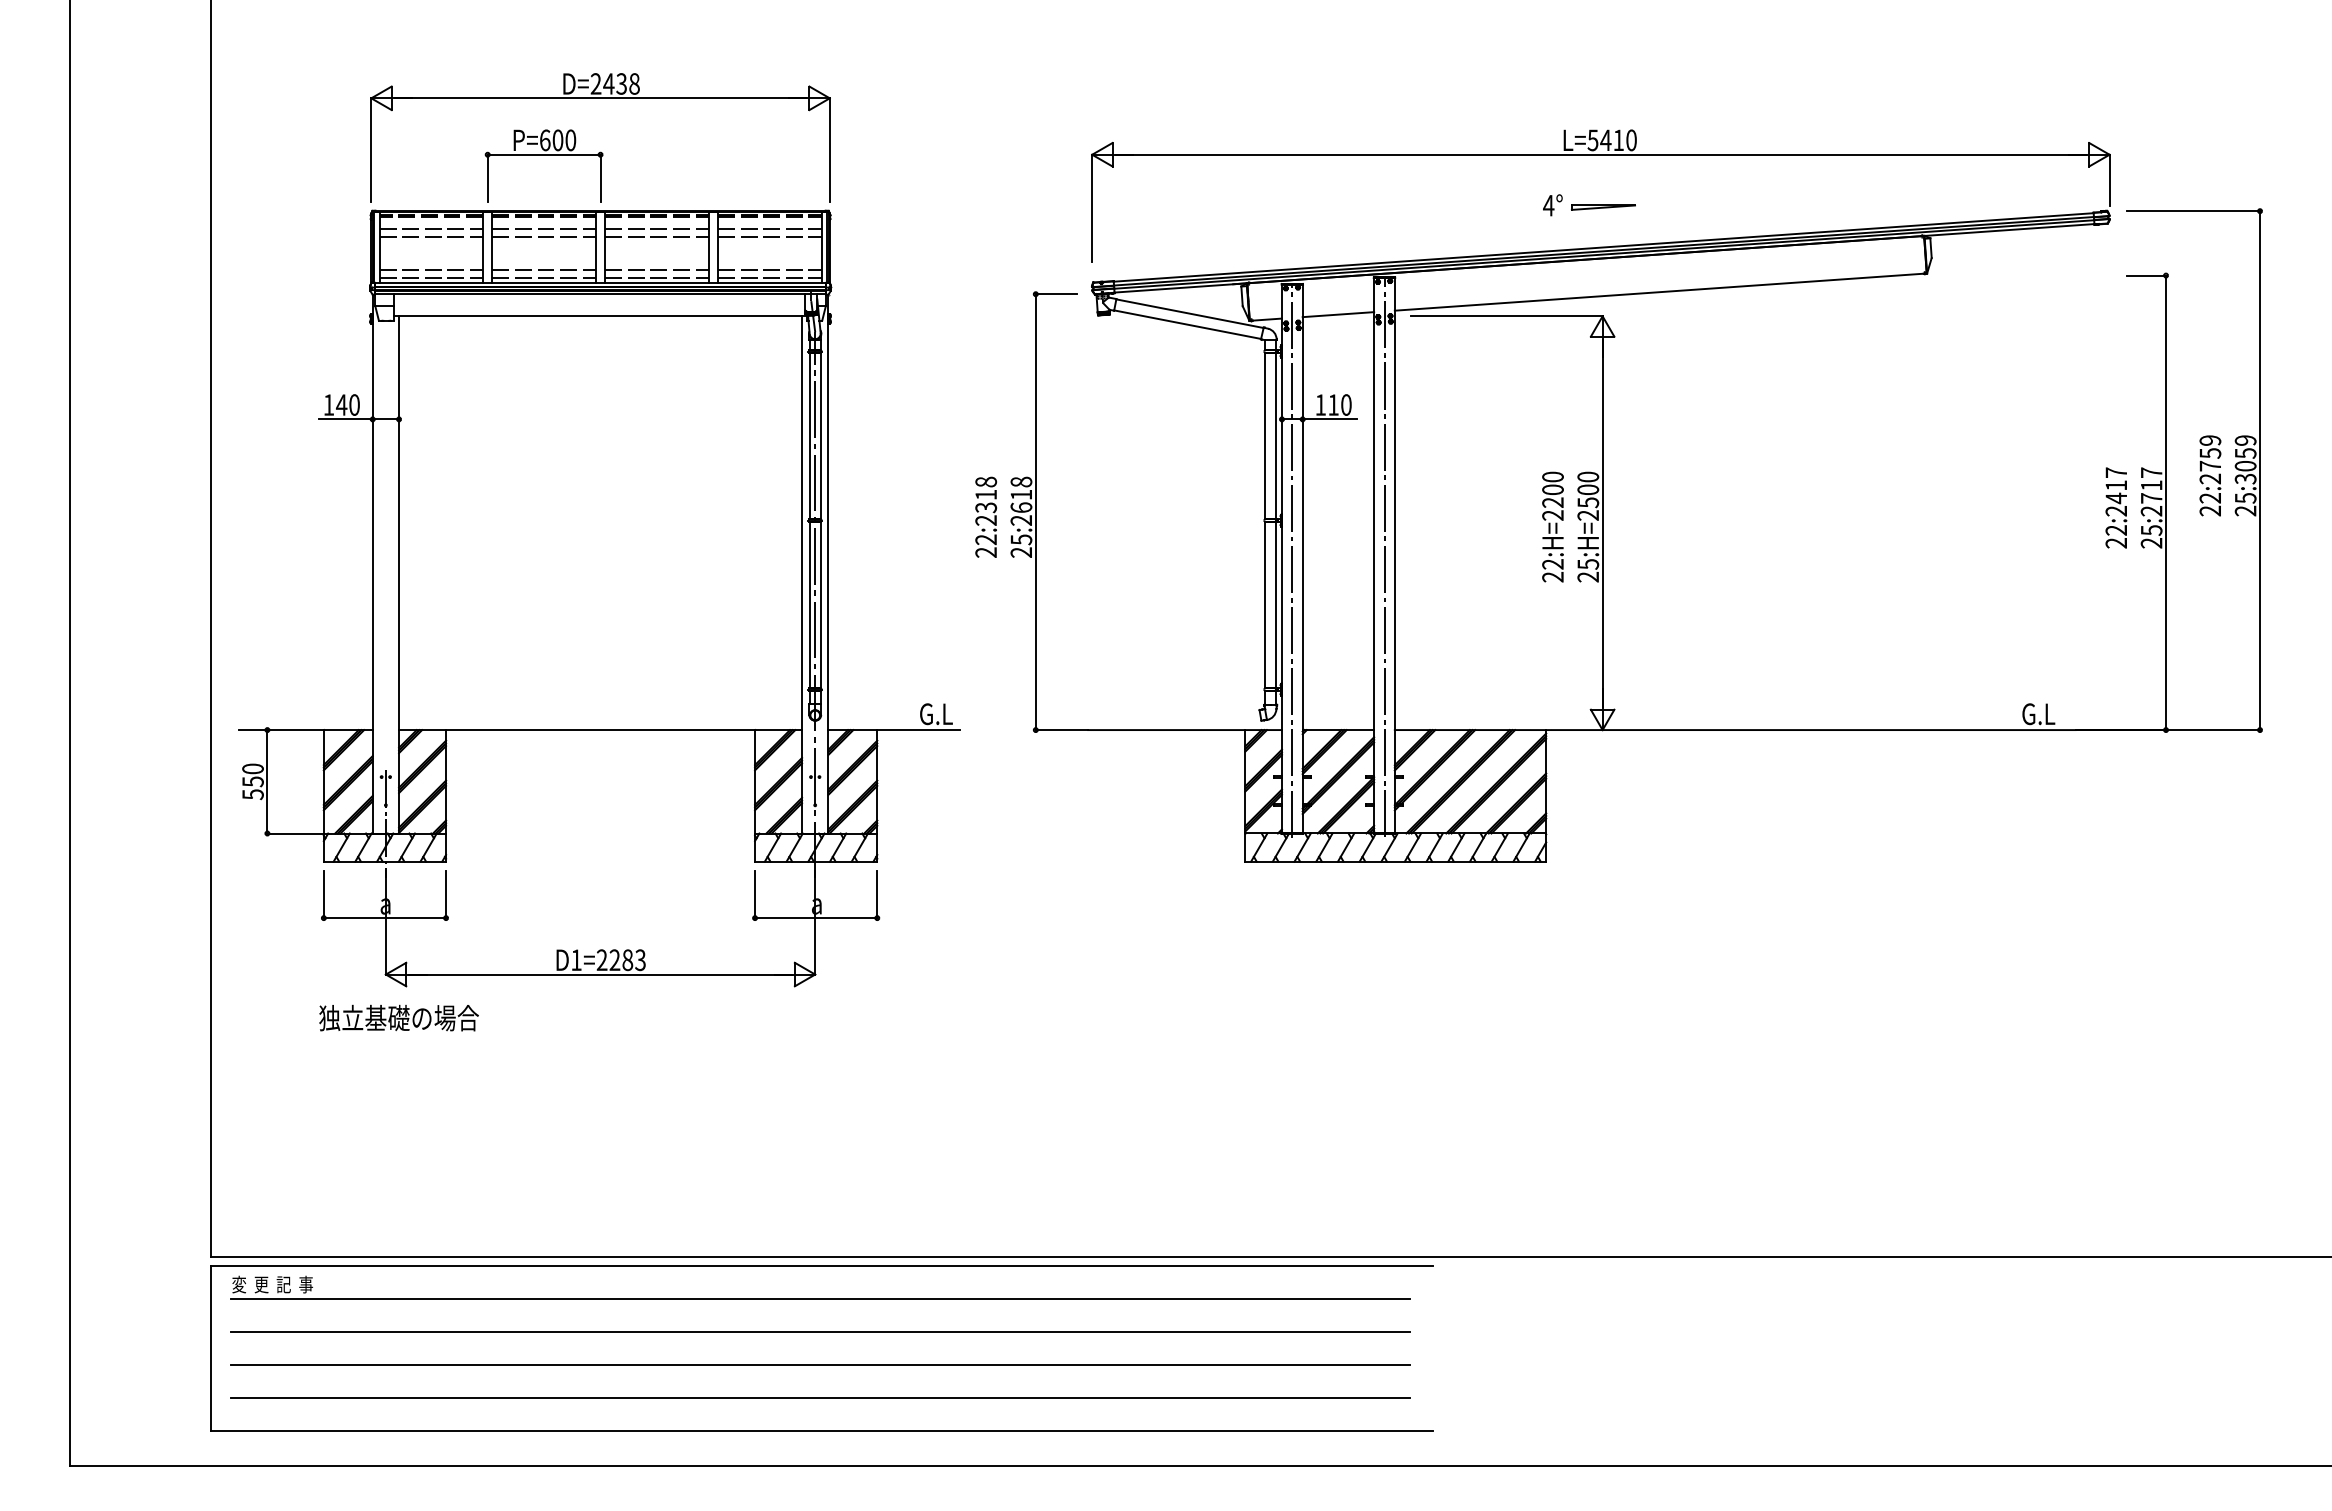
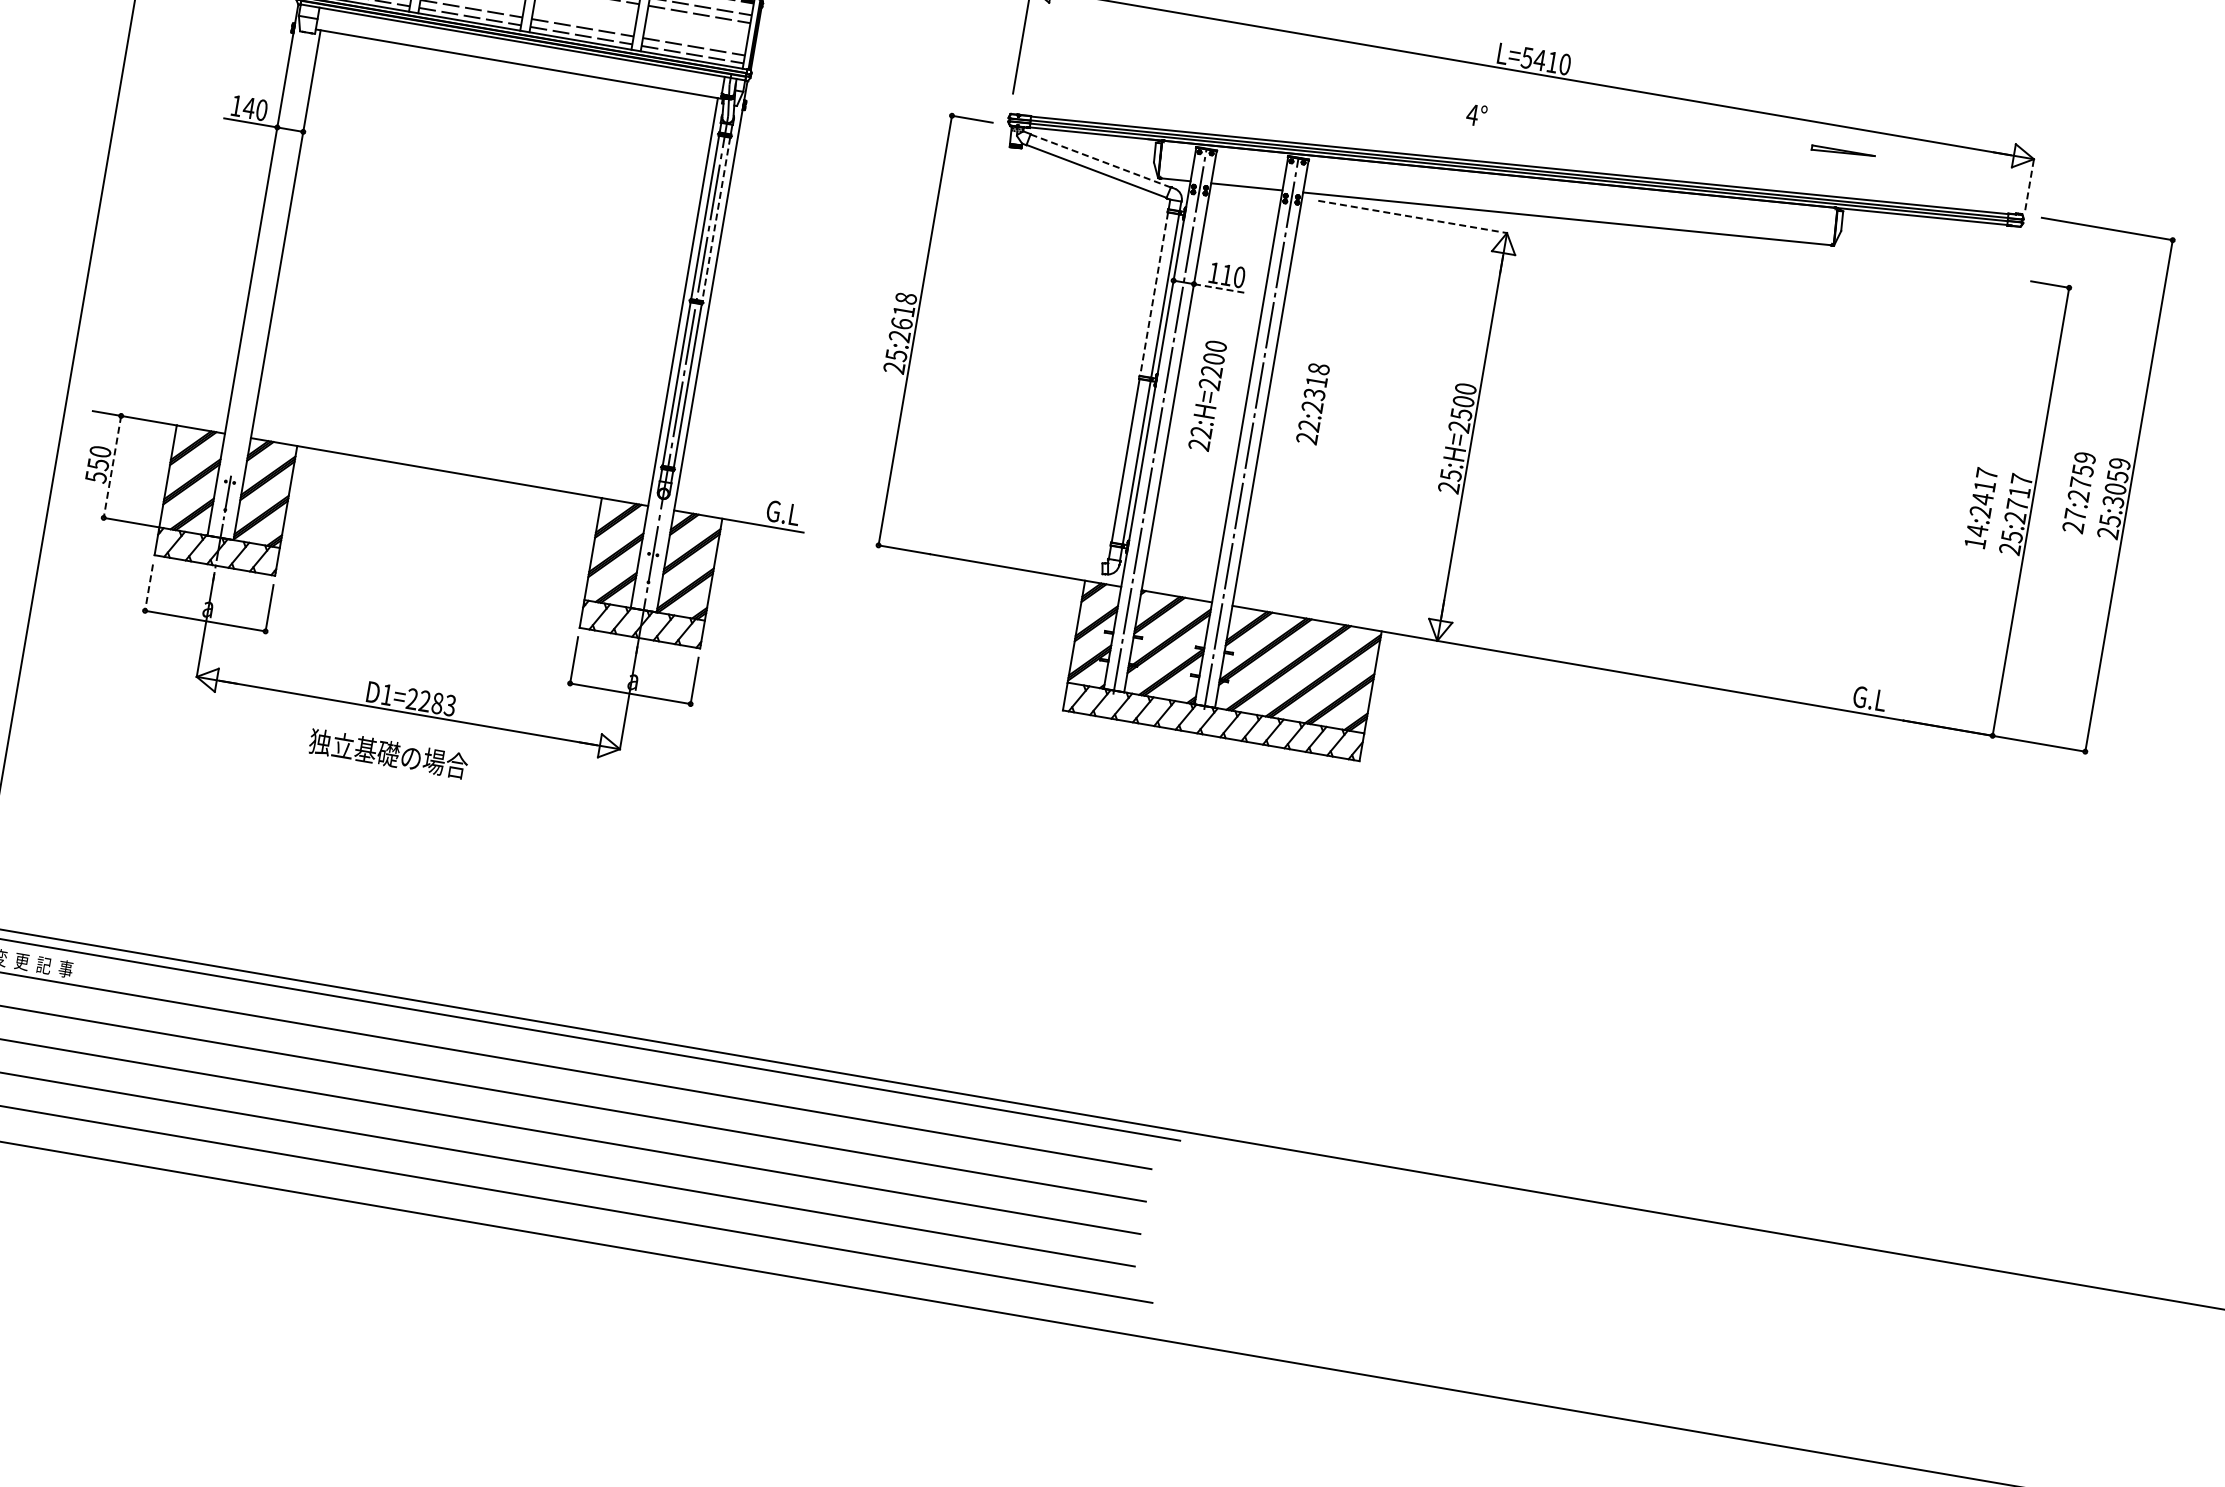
line: (2109, 180) -> (2029, 184), solid -> dashed
part: (1603, 207) -> (1843, 152), moved
line: (1189, 313) -> (1100, 160), solid -> dashed
line: (1506, 316) -> (1412, 217), solid -> dashed
line: (1329, 419) -> (1220, 288), solid -> dashed
line: (820, 436) -> (715, 219), solid -> dashed
line: (1265, 436) -> (1154, 294), solid -> dashed
text: (2209, 498) -> (2074, 514), 22:2759 -> 27:2759
text: (986, 516) -> (1313, 403), moved
text: (1552, 526) -> (1207, 395), moved
text: (2115, 536) -> (1975, 536), 22:2417 -> 14:2417
line: (267, 781) -> (112, 466), solid -> dashed
line: (323, 894) -> (148, 587), solid -> dashed
text: (398, 1017) -> (388, 753), moved

